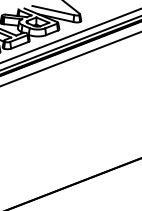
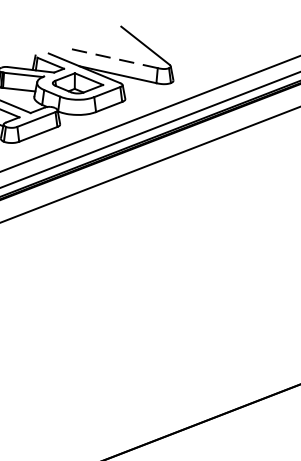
line: (52, 10) -> (110, 57), solid -> dashed

